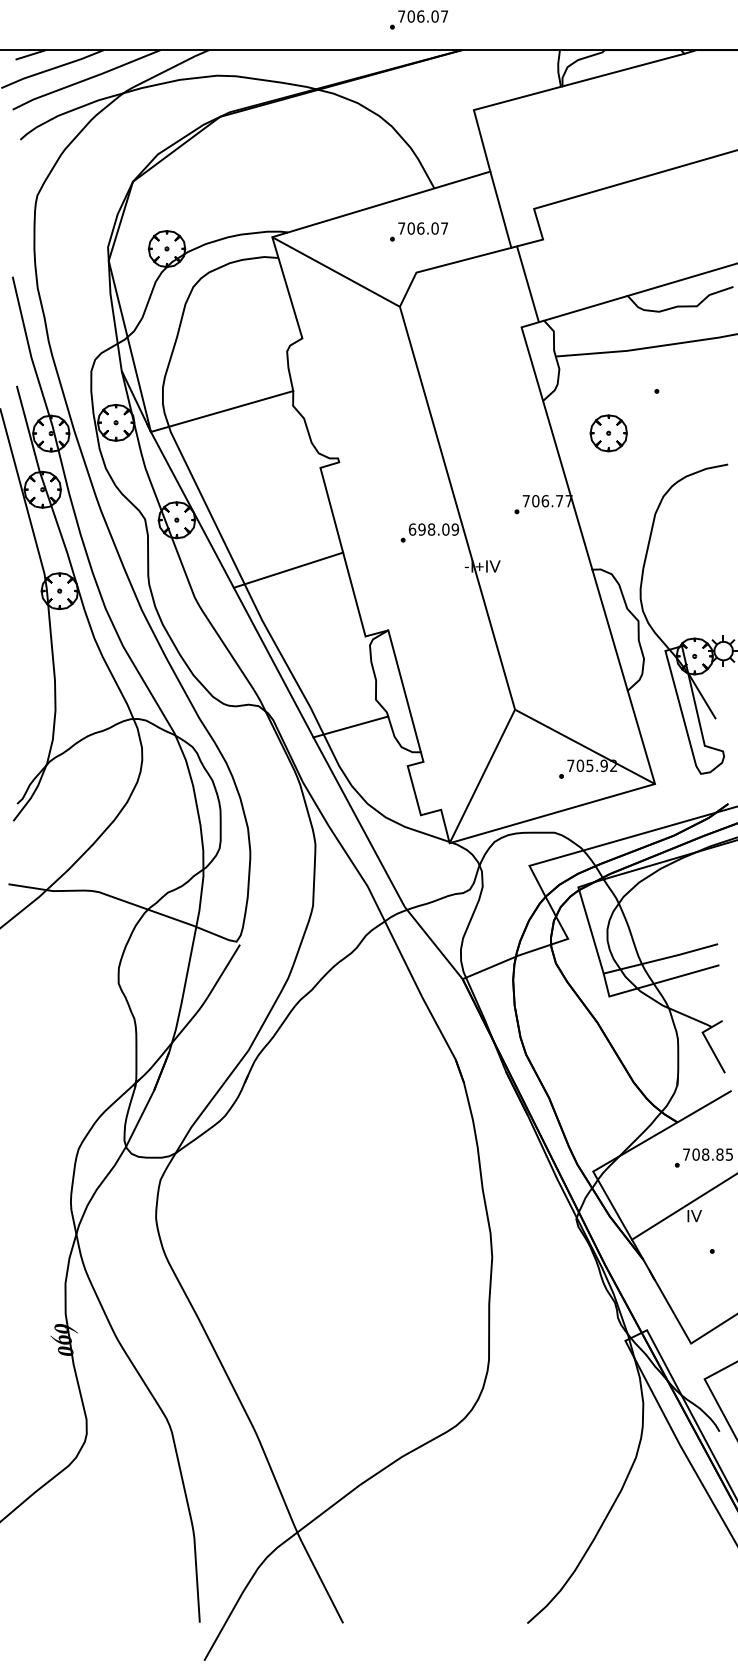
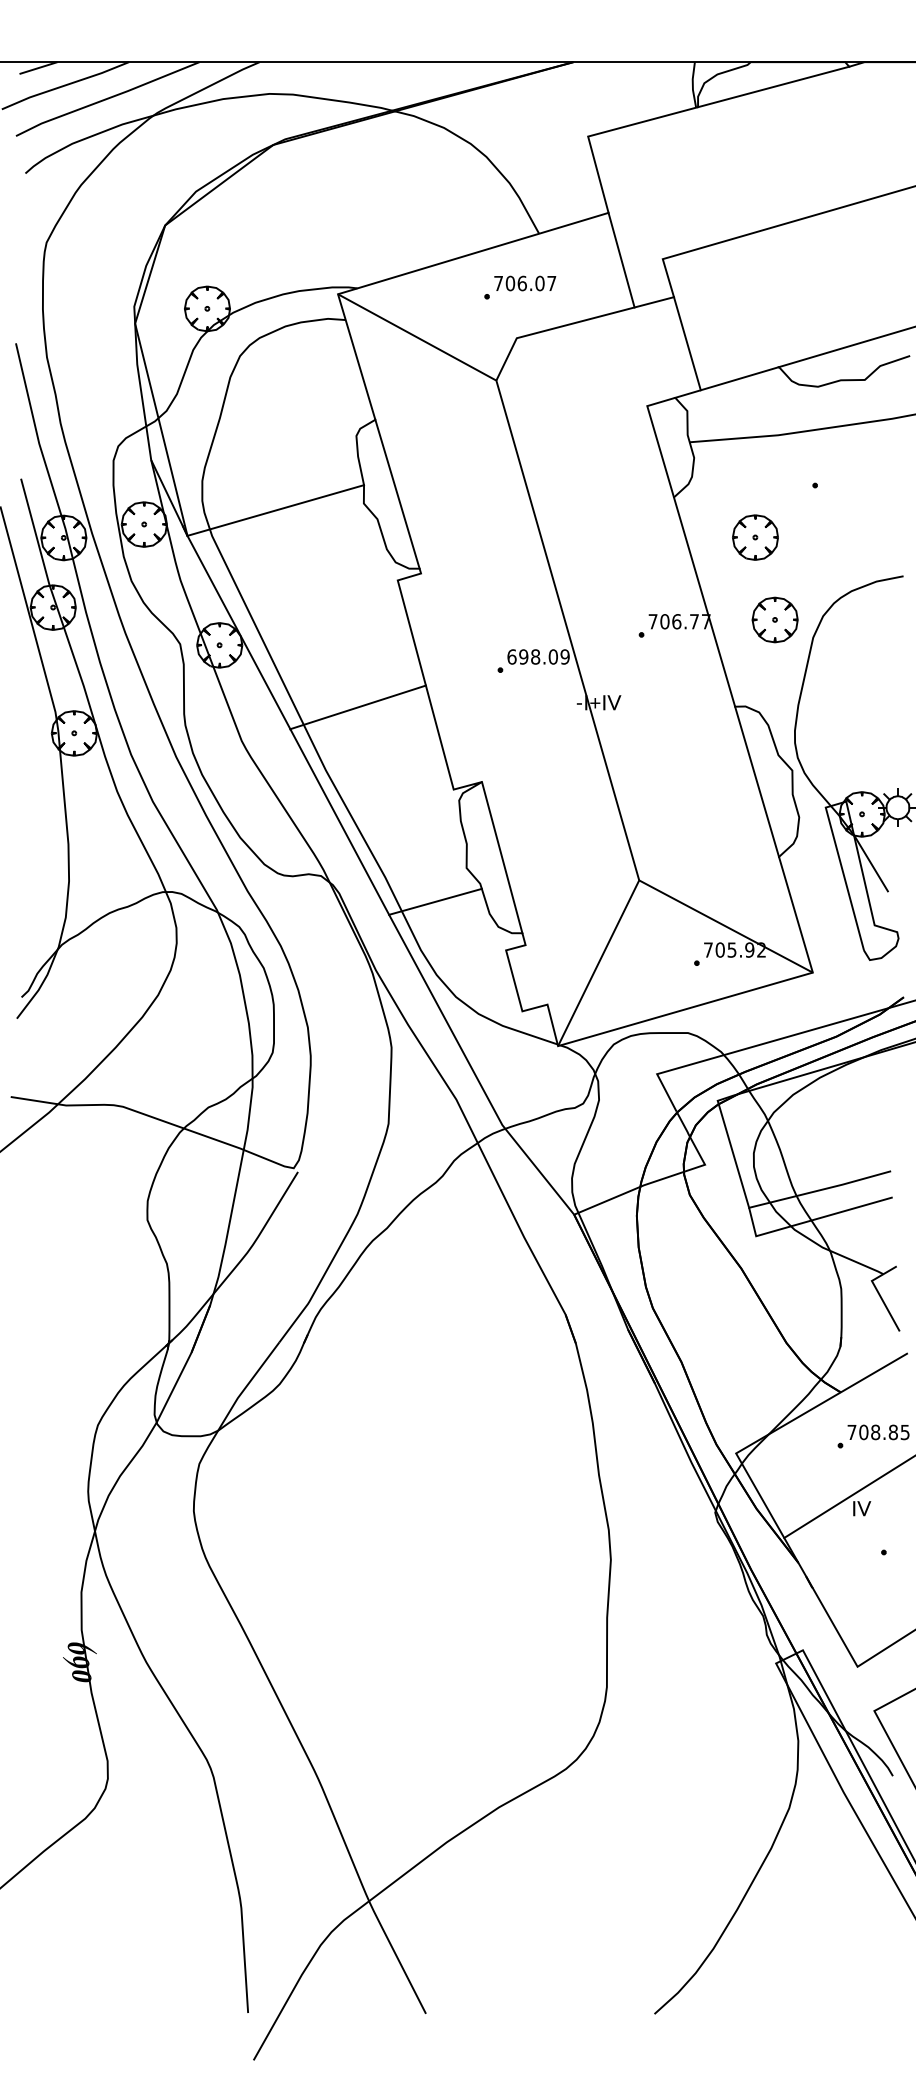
part: (418, 19) -> (519, 24), removed
line: (527, 283) -> (686, 343), moved
line: (320, 398) -> (397, 494), added
part: (624, 499) -> (774, 619), added

